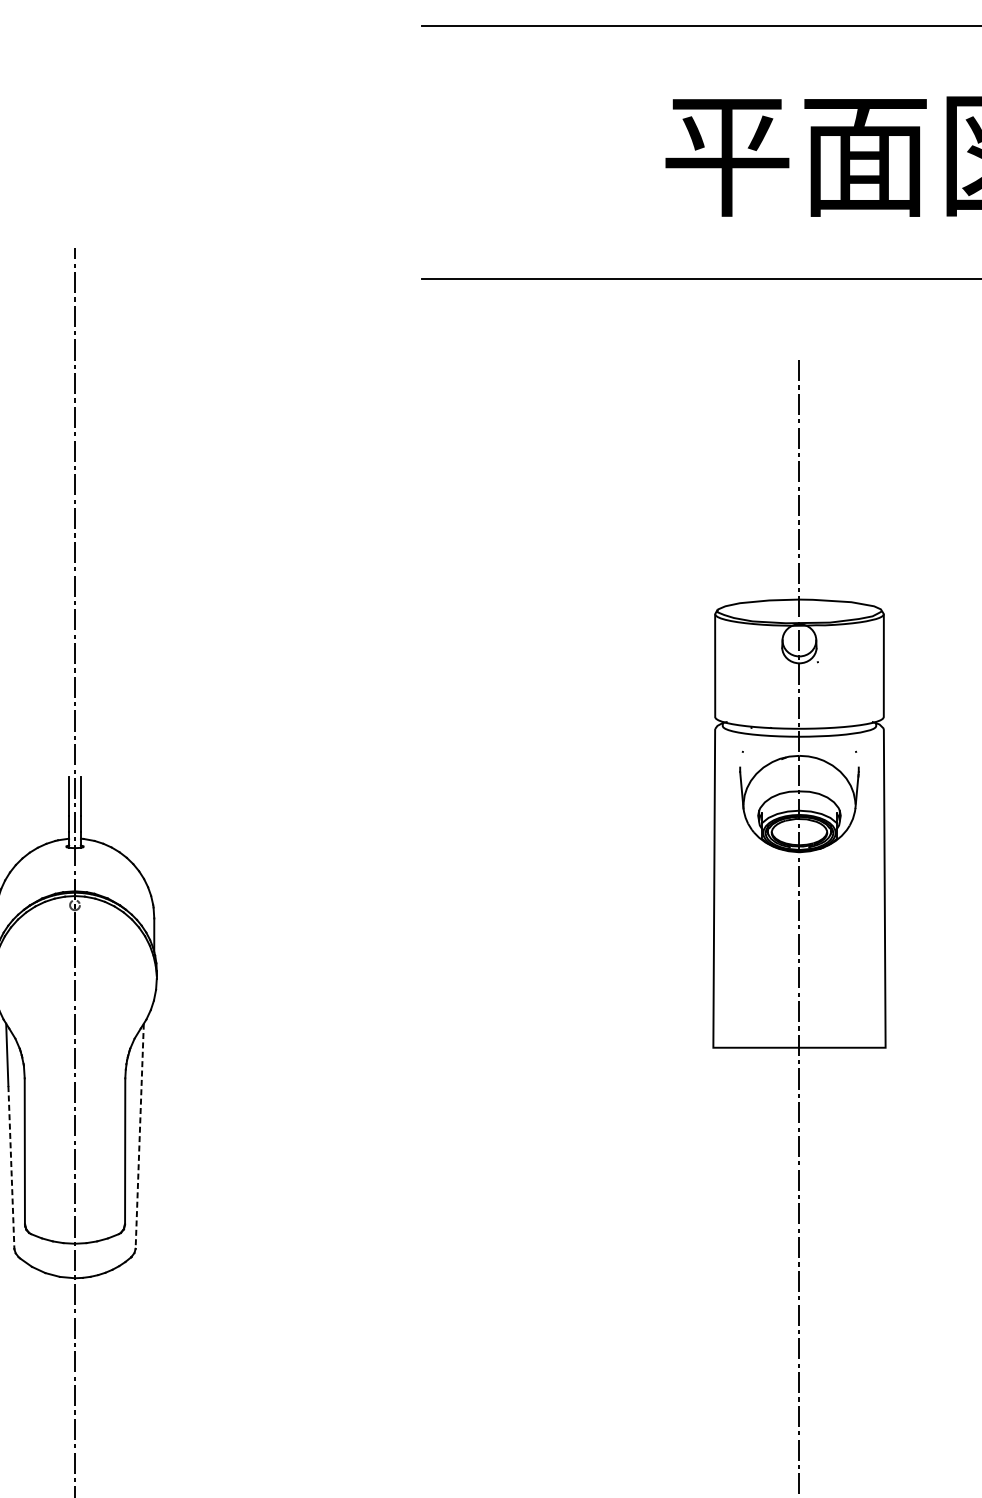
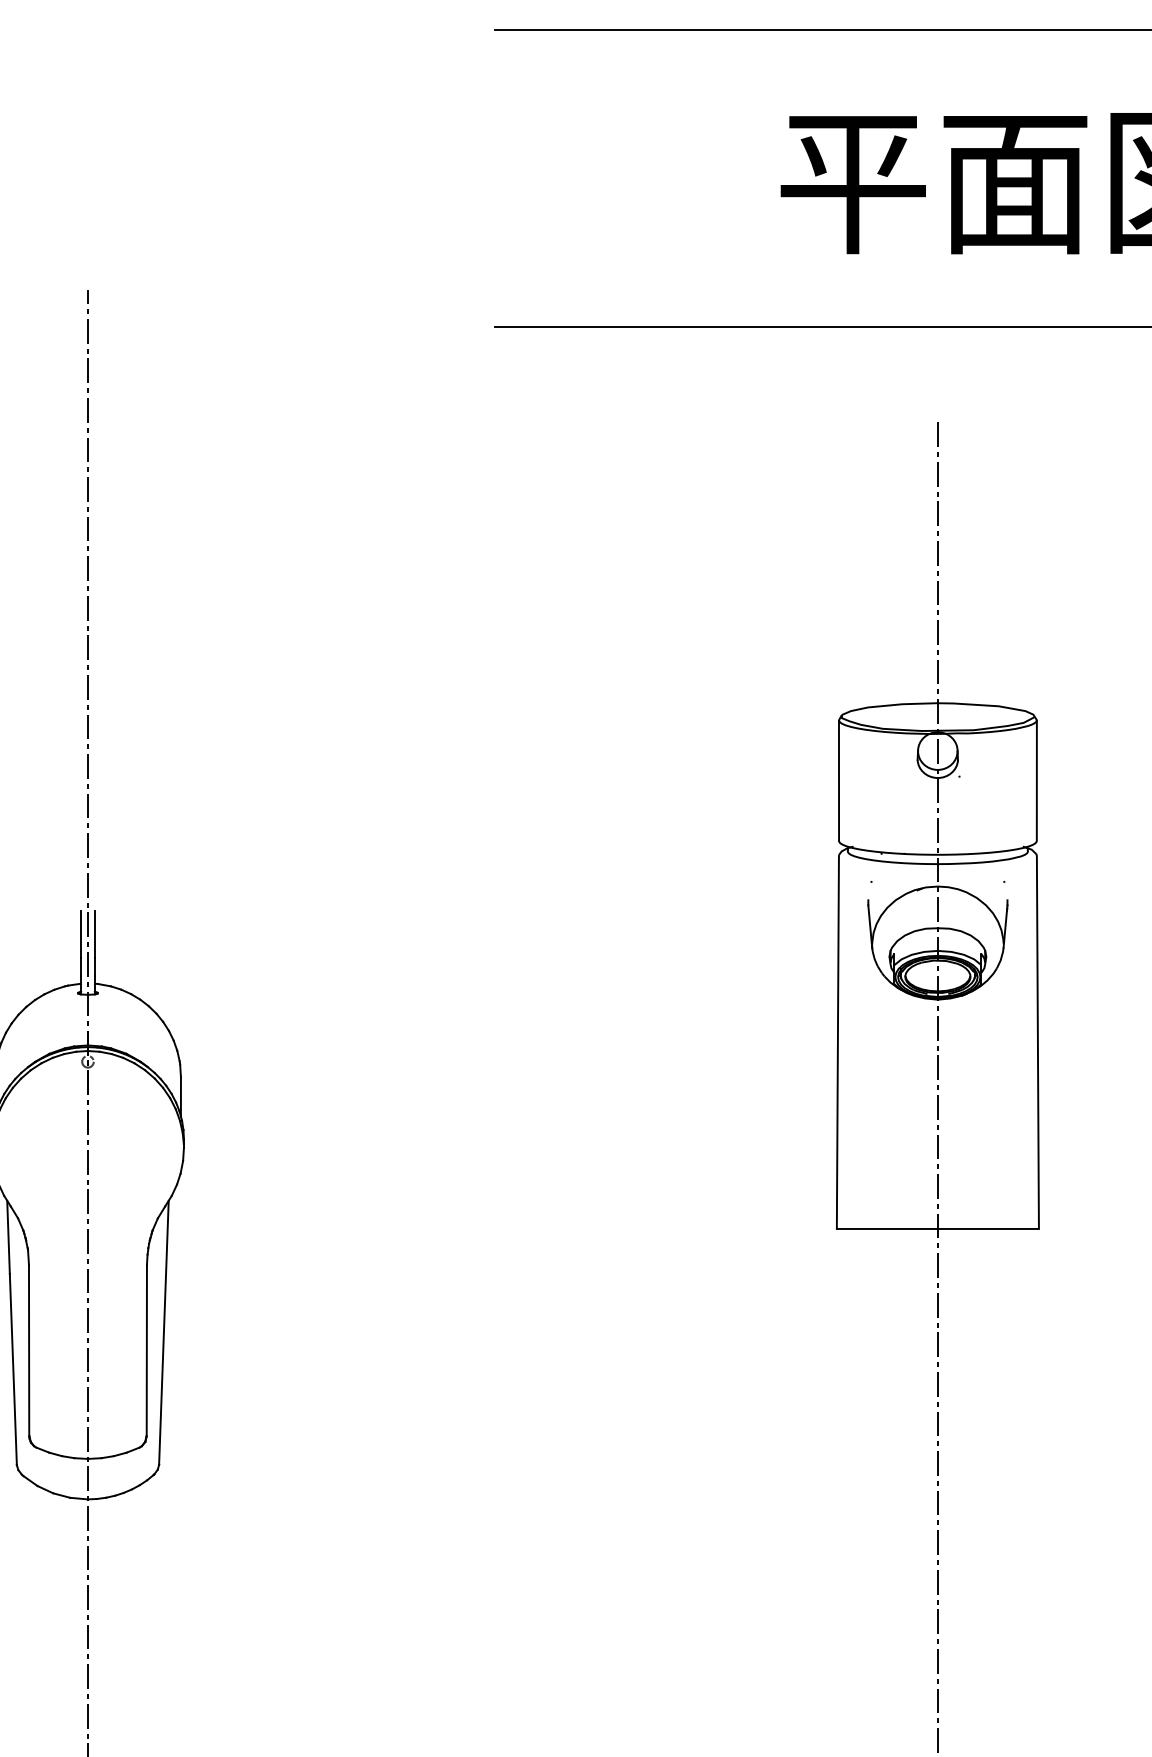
line: (139, 1136) -> (163, 1333), dashed -> solid
line: (11, 1167) -> (13, 1369), dashed -> solid

